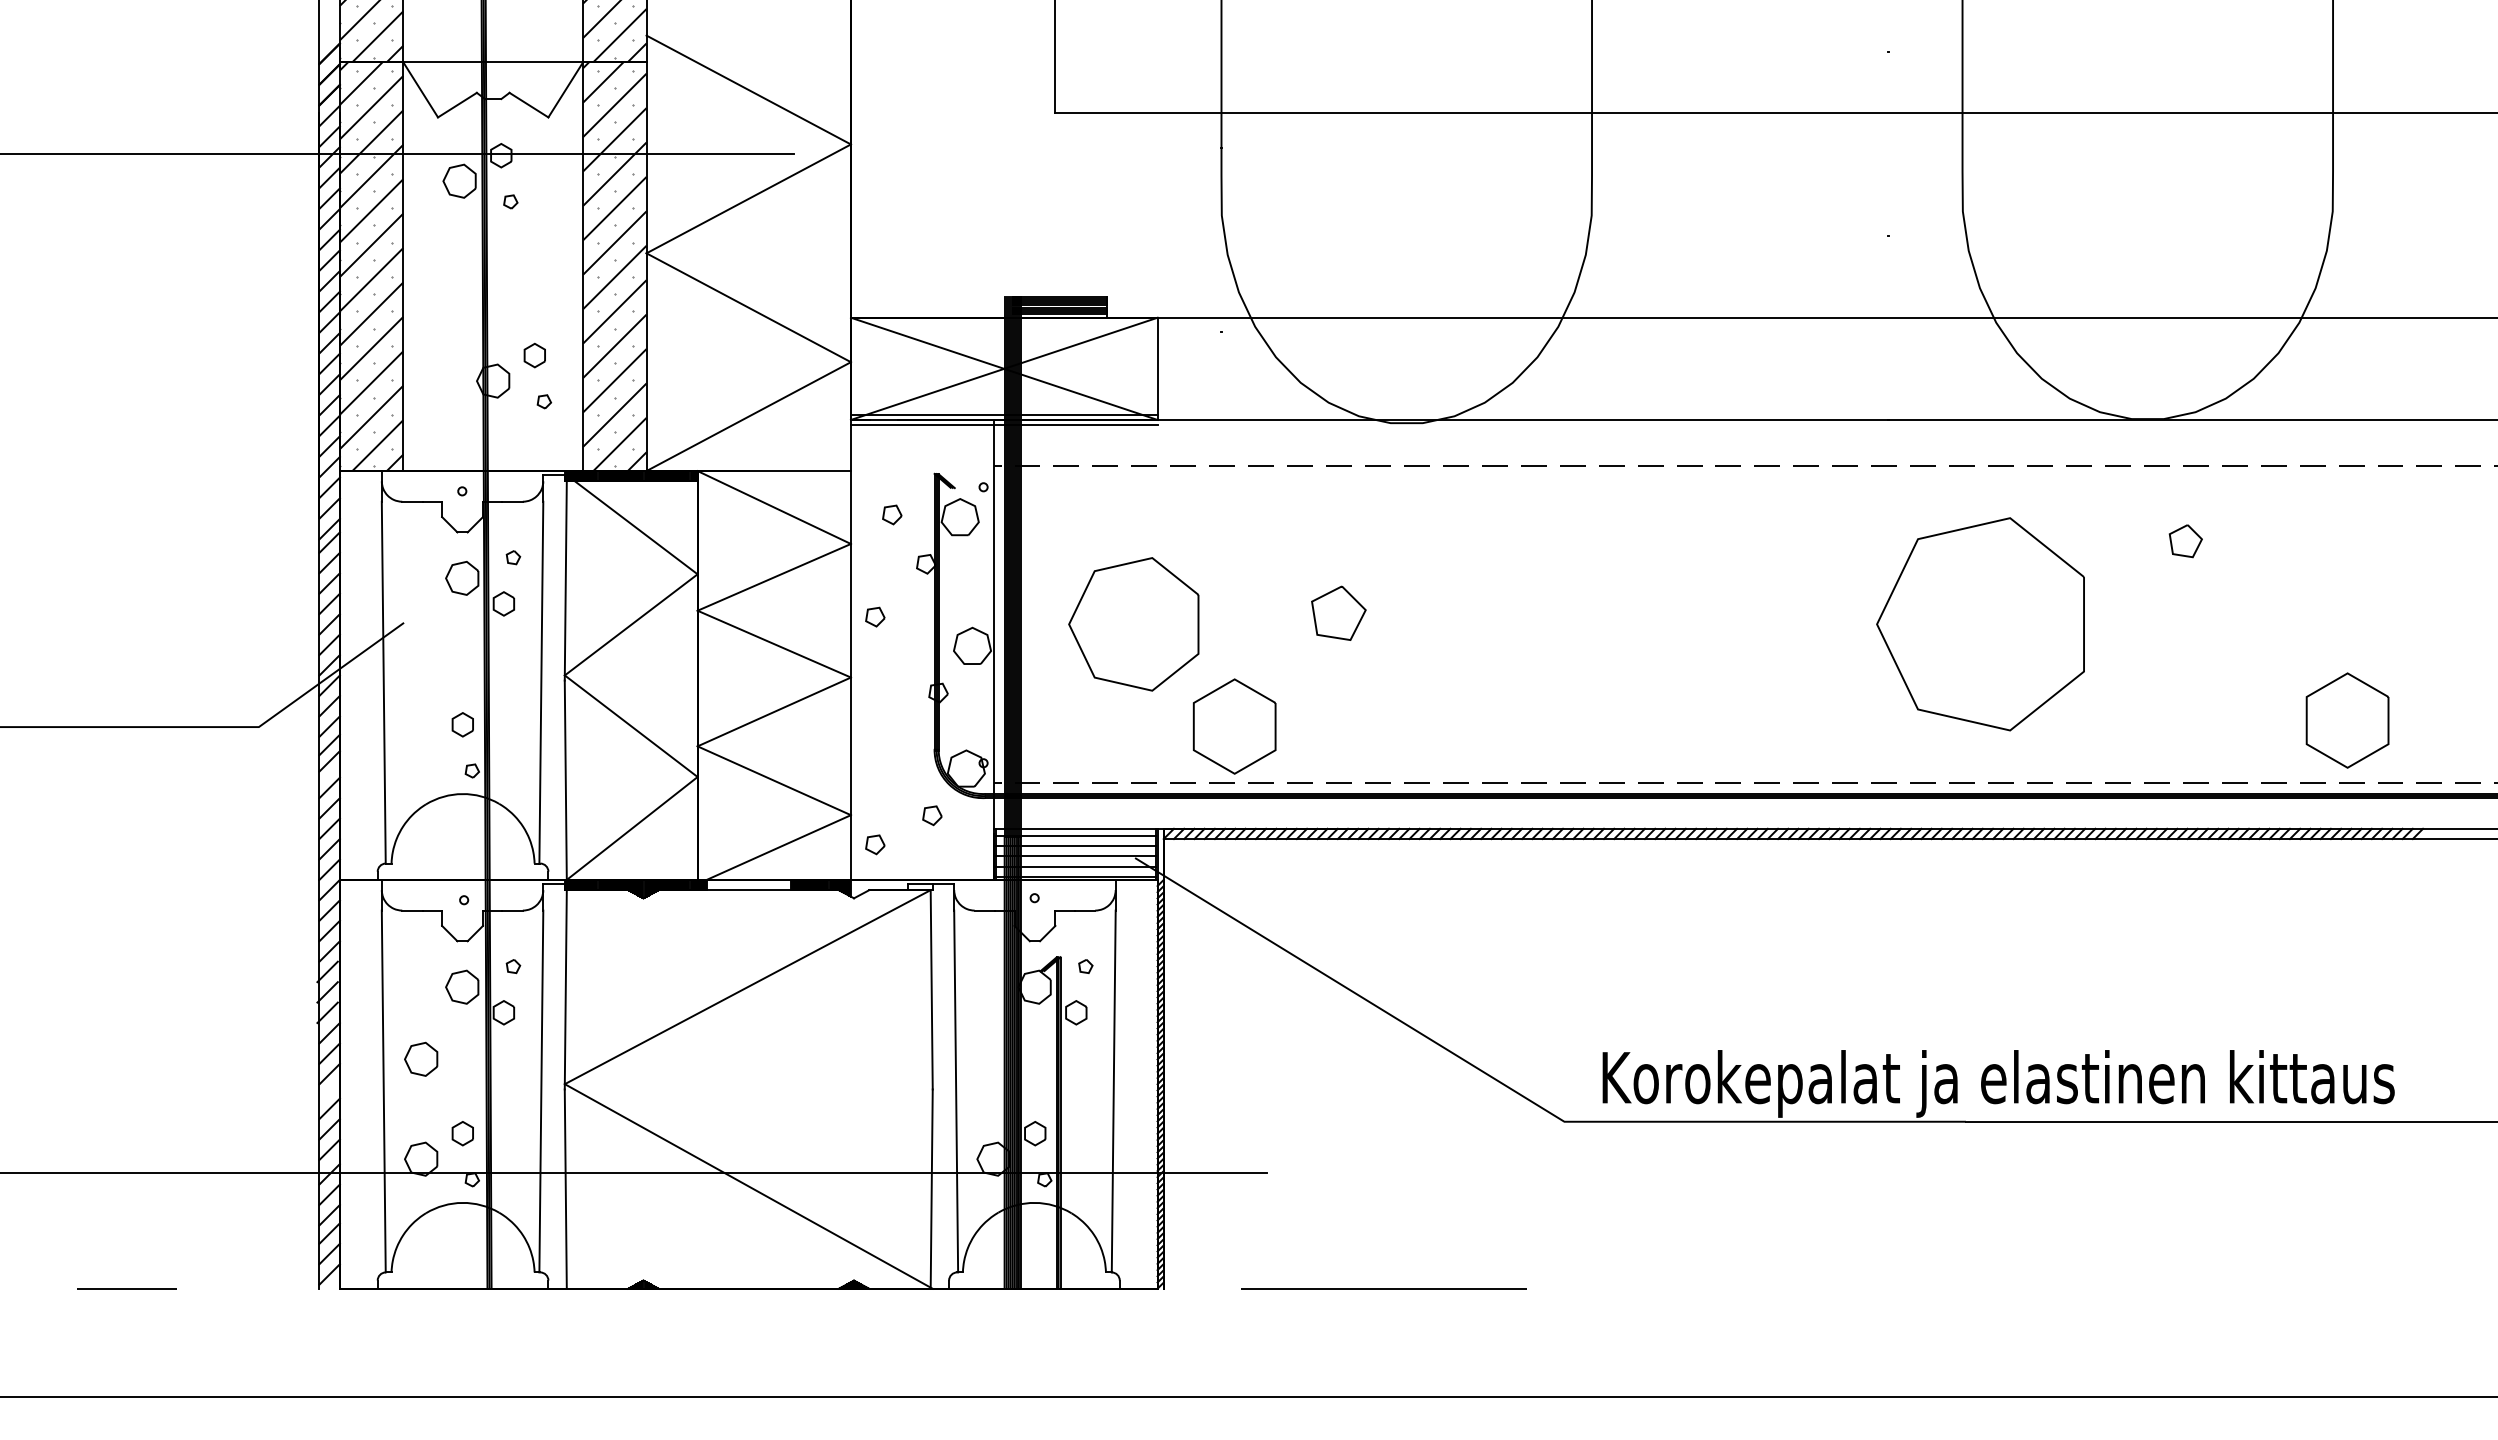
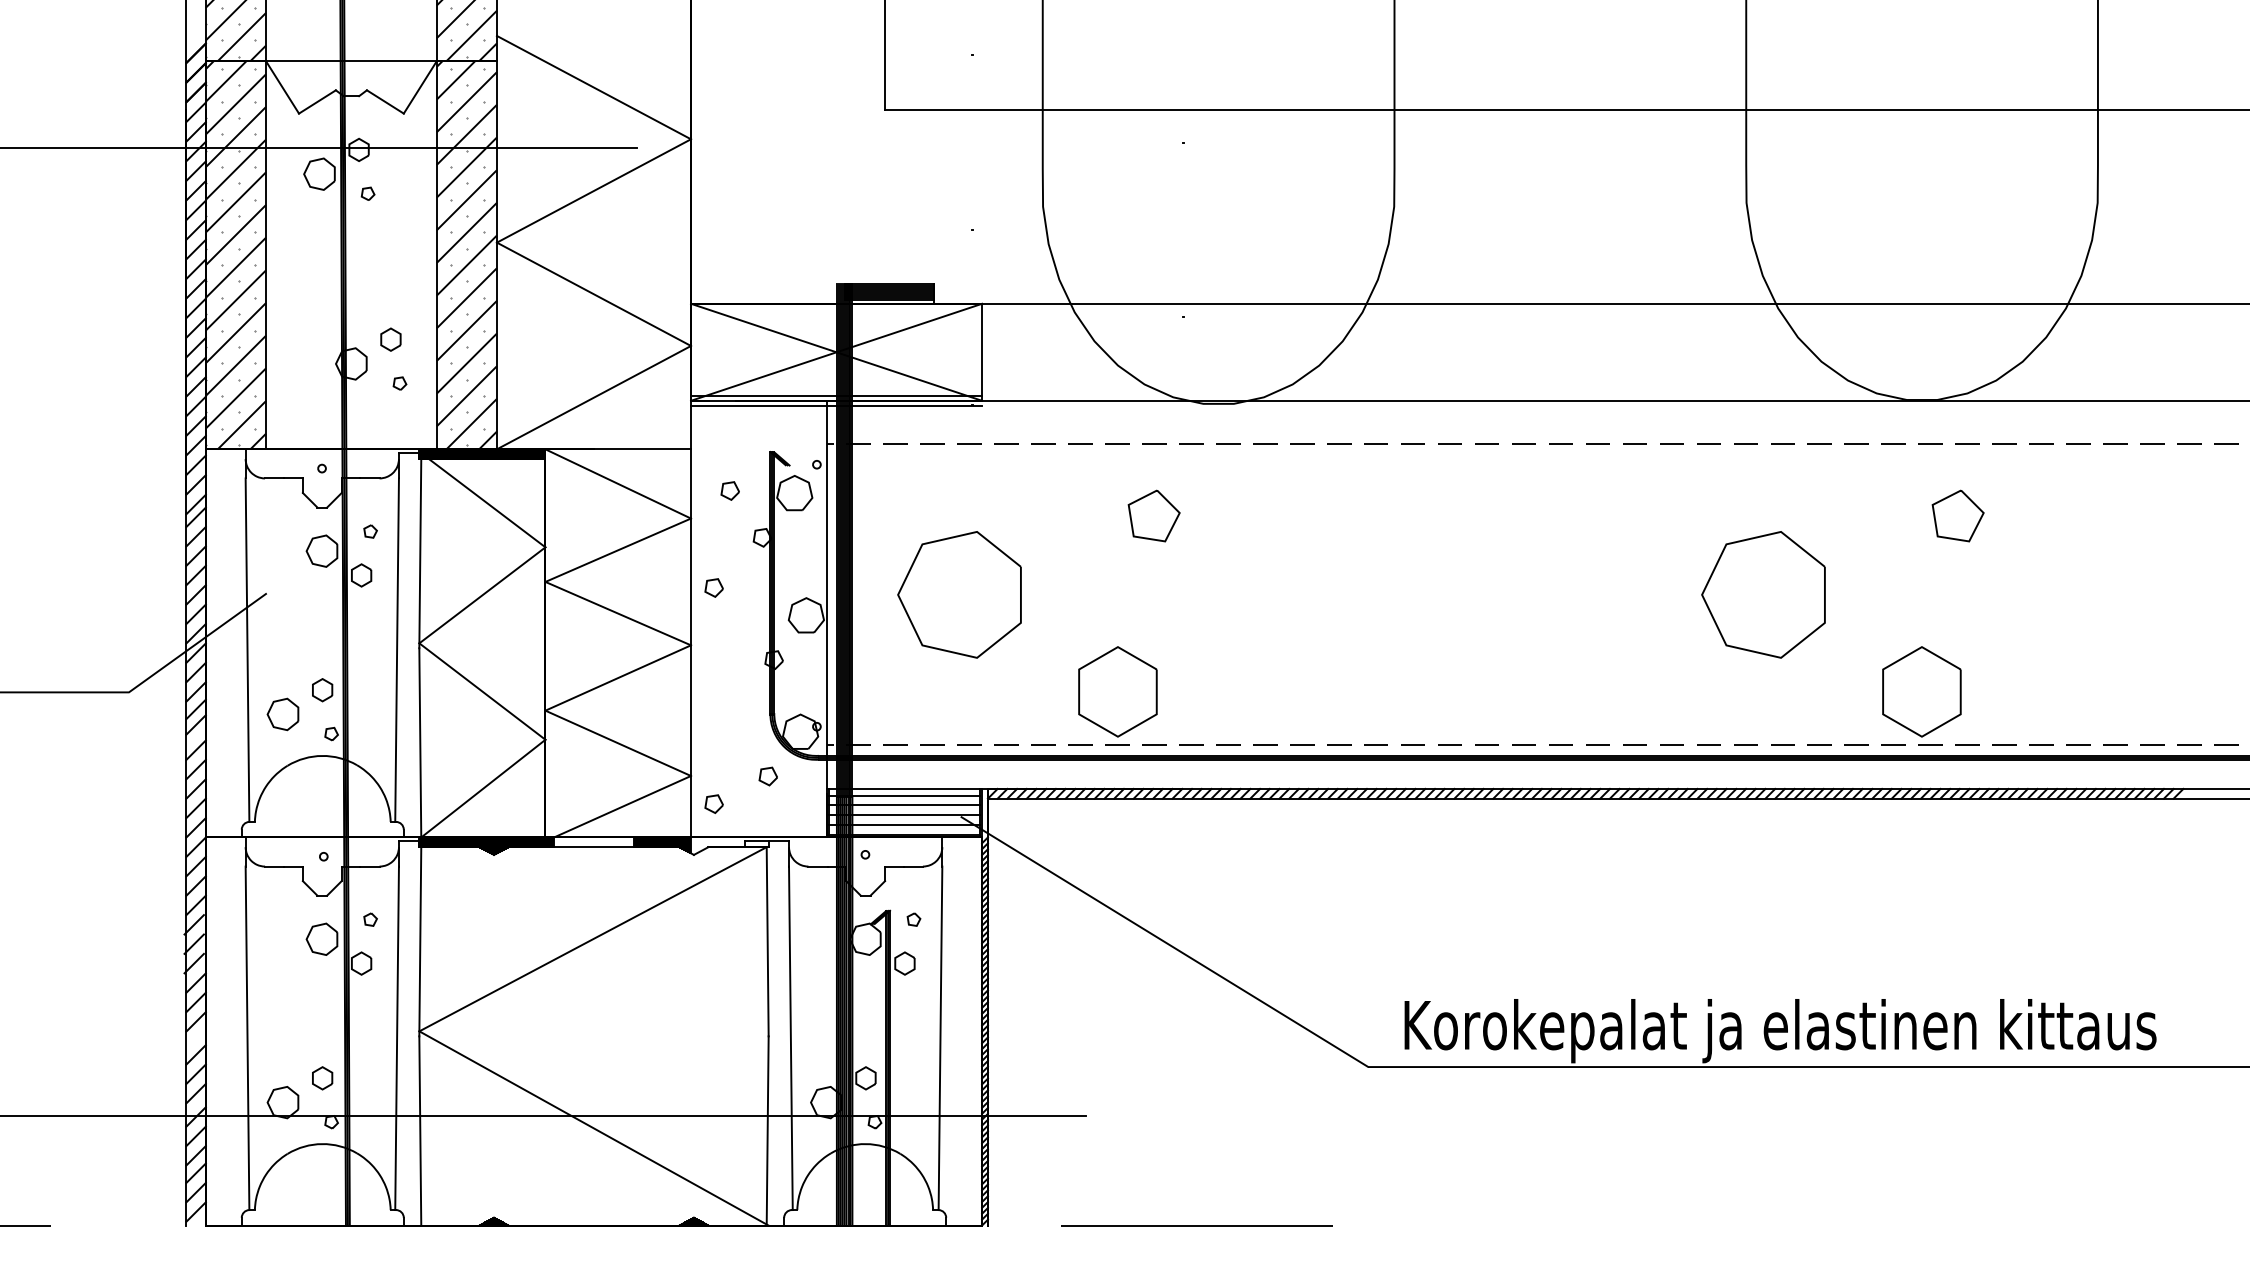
part: (2185, 540) -> (1957, 515), size x1.67
part: (1338, 612) -> (1153, 515), moved
part: (1980, 624) -> (1763, 594), size x0.62
part: (2347, 720) -> (1921, 691), moved
part: (1234, 726) -> (1117, 691), moved
part: (421, 1058) -> (283, 713), moved

